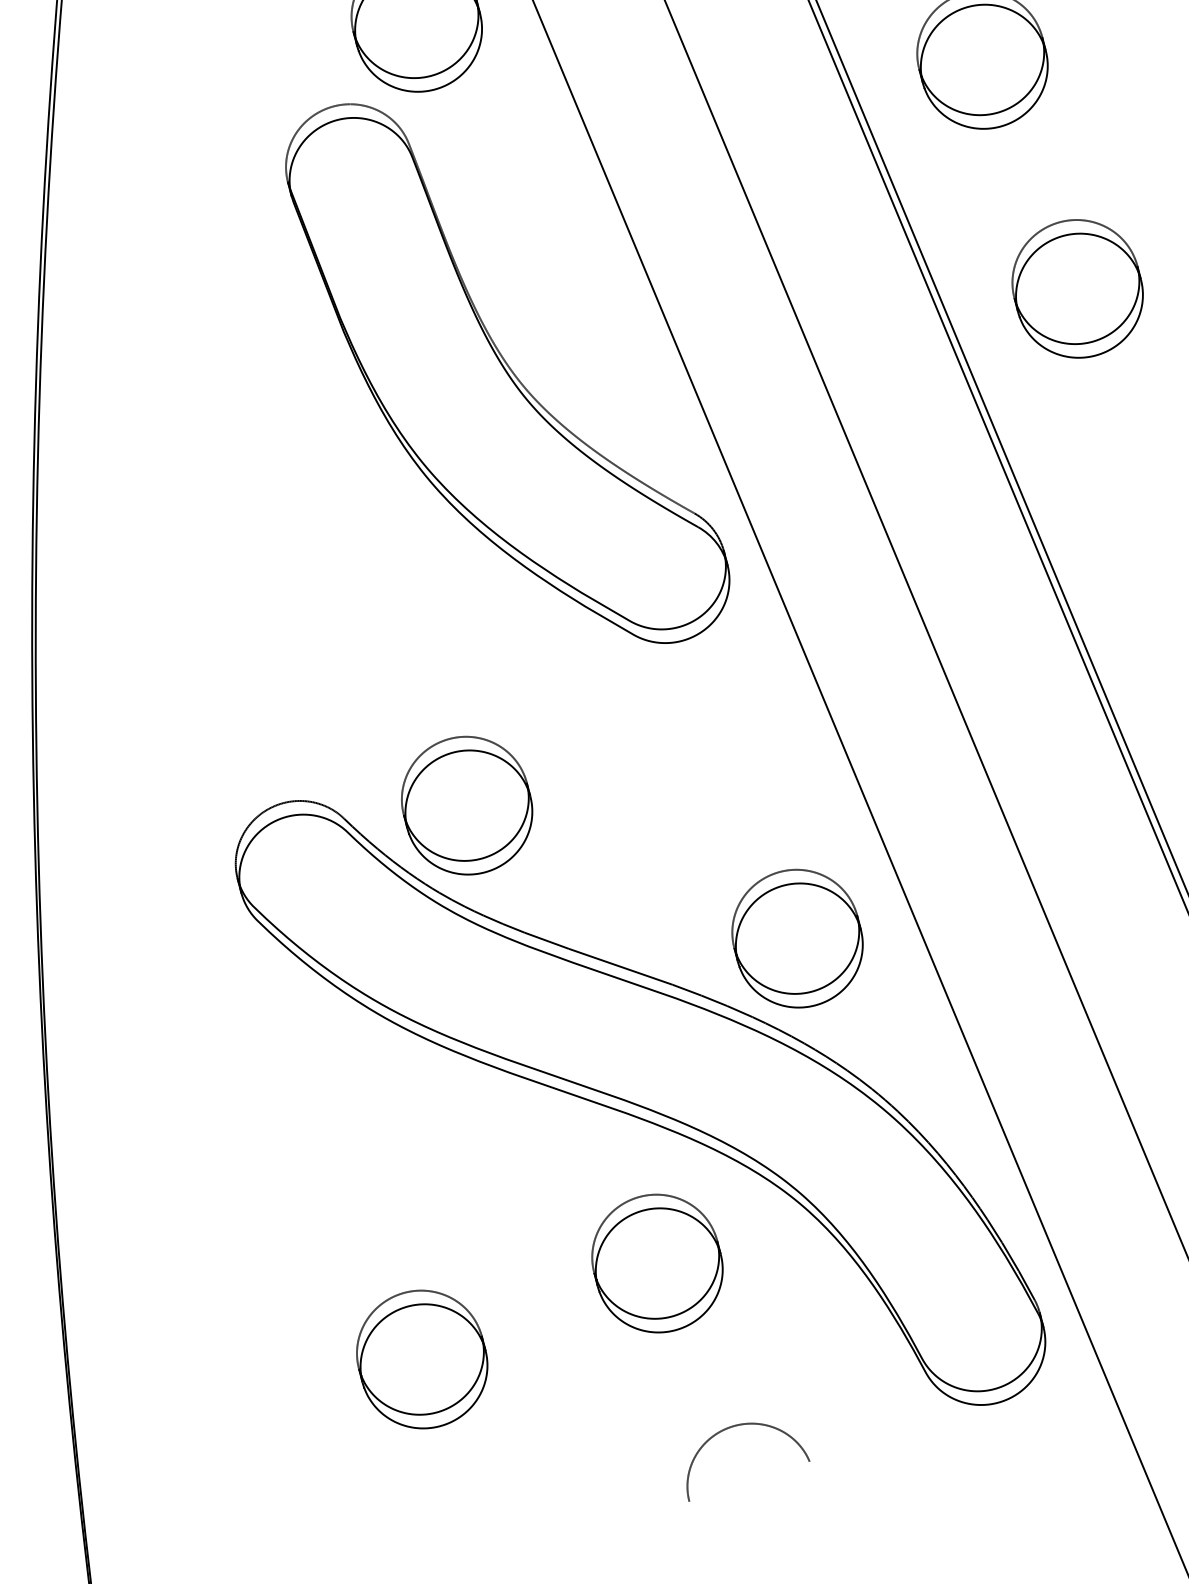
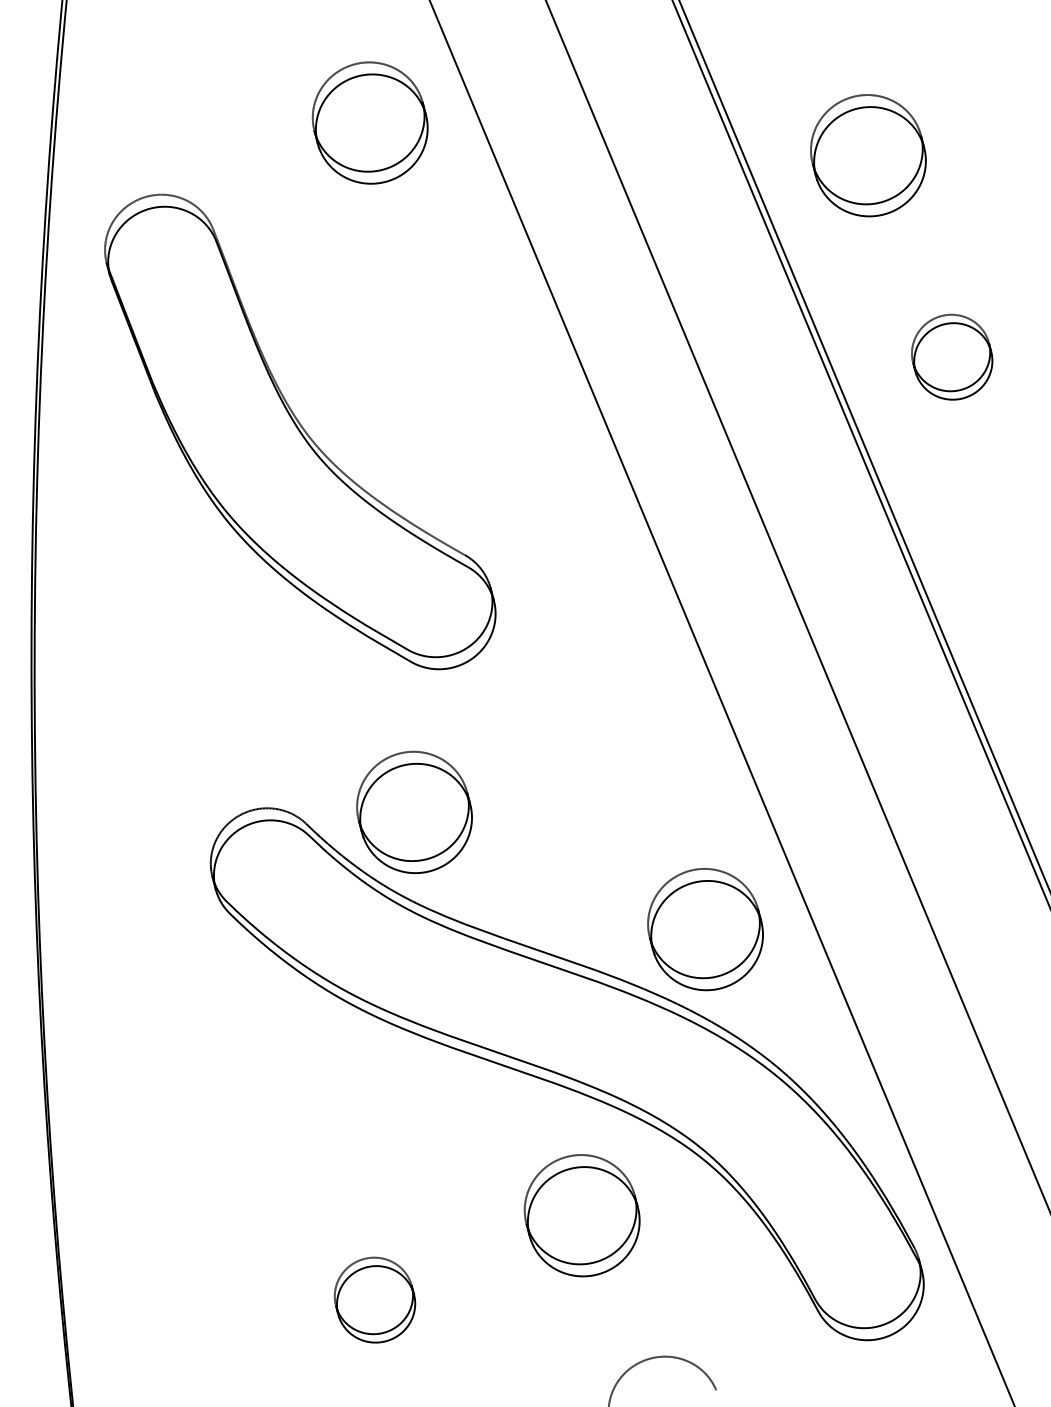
part: (1076, 287) -> (951, 356), size x0.7
part: (507, 373) -> (300, 431), moved
part: (421, 1358) -> (374, 1299), size x0.7

